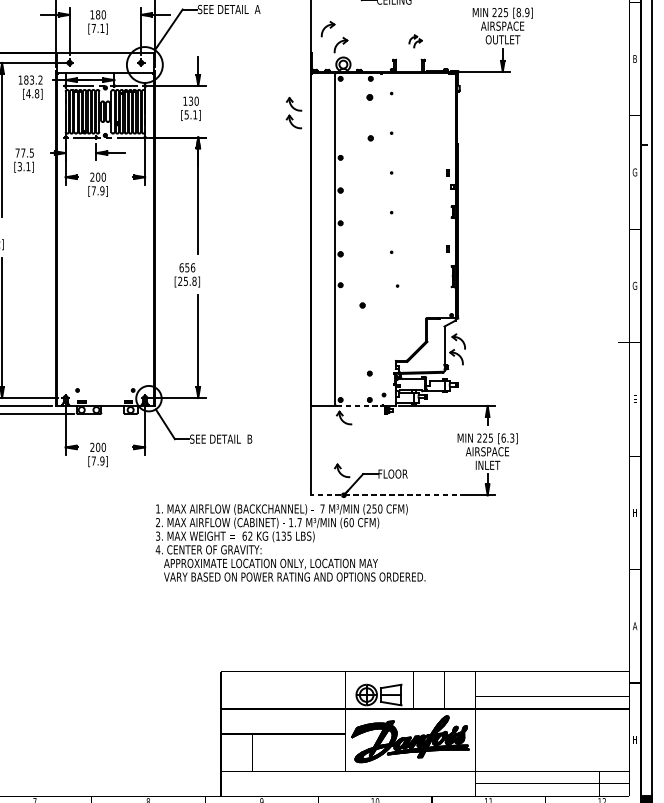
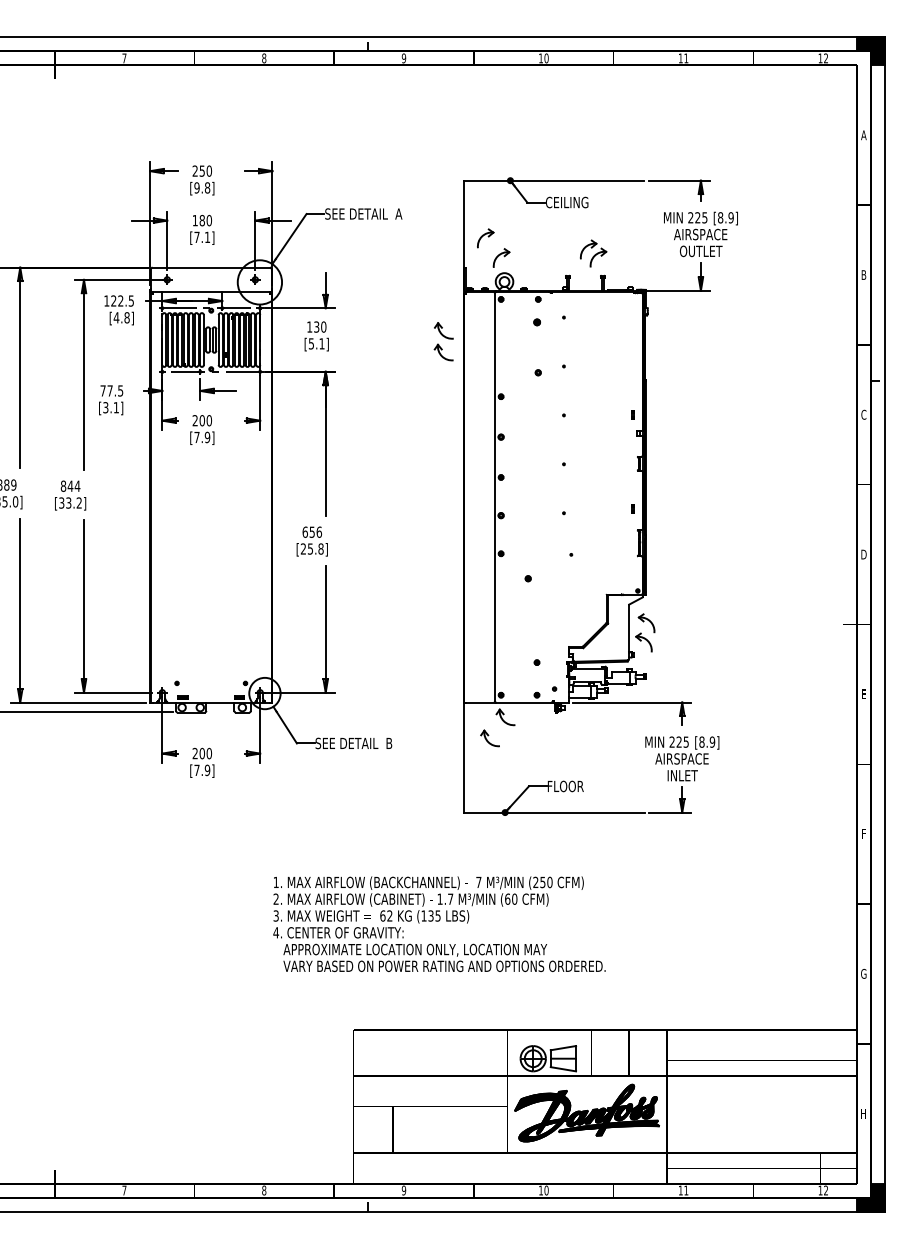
part: (415, 41) -> (593, 253), size x1.67
text: (33, 79) -> (122, 300), 183.2 -> 122.5
text: (634, 172) -> (863, 414), G -> C
text: (634, 285) -> (863, 554), G -> D
line: (359, 405) -> (524, 702), dashed -> solid
text: (508, 437) -> (707, 741), [6.3] -> [8.9]
part: (341, 470) -> (489, 738), moved
line: (383, 495) -> (554, 812), dashed -> solid
text: (634, 512) -> (863, 833), H -> F
text: (290, 543) -> (439, 924), moved
text: (634, 625) -> (863, 973), A -> G

